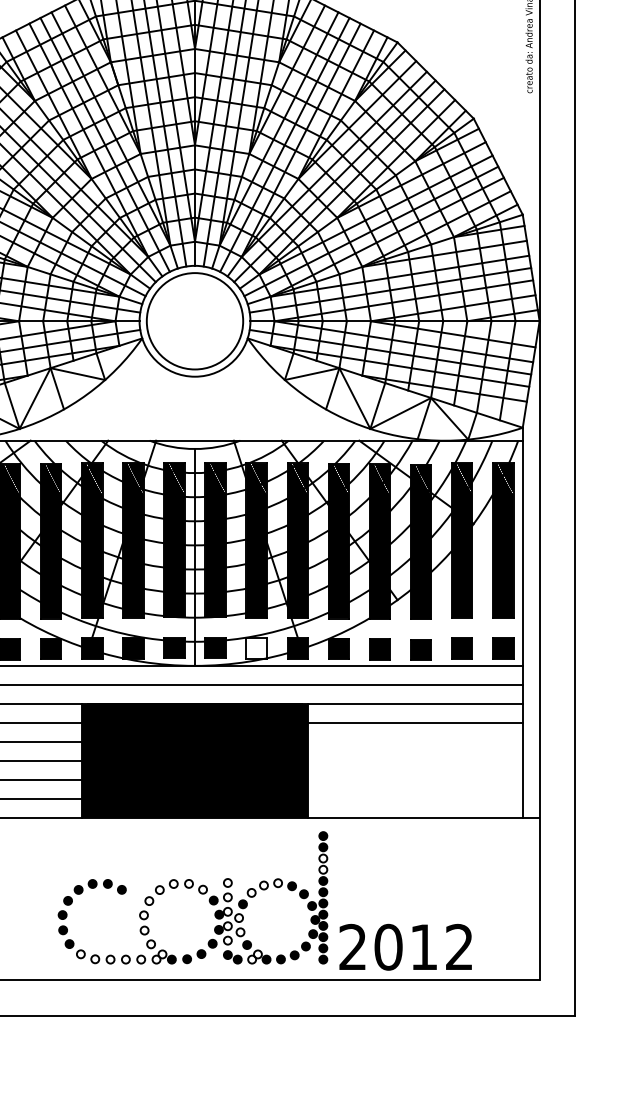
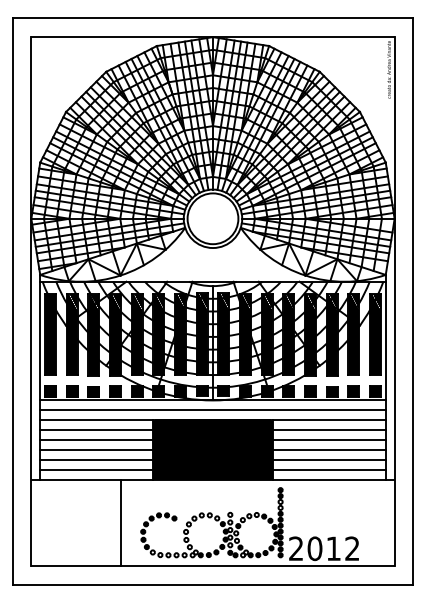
fill: (256, 647) -> (245, 390), added
line: (414, 741) -> (328, 440), added
line: (414, 760) -> (328, 450), added
line: (414, 779) -> (328, 460), added
line: (414, 798) -> (328, 470), added
line: (19, 897) -> (120, 522), added

